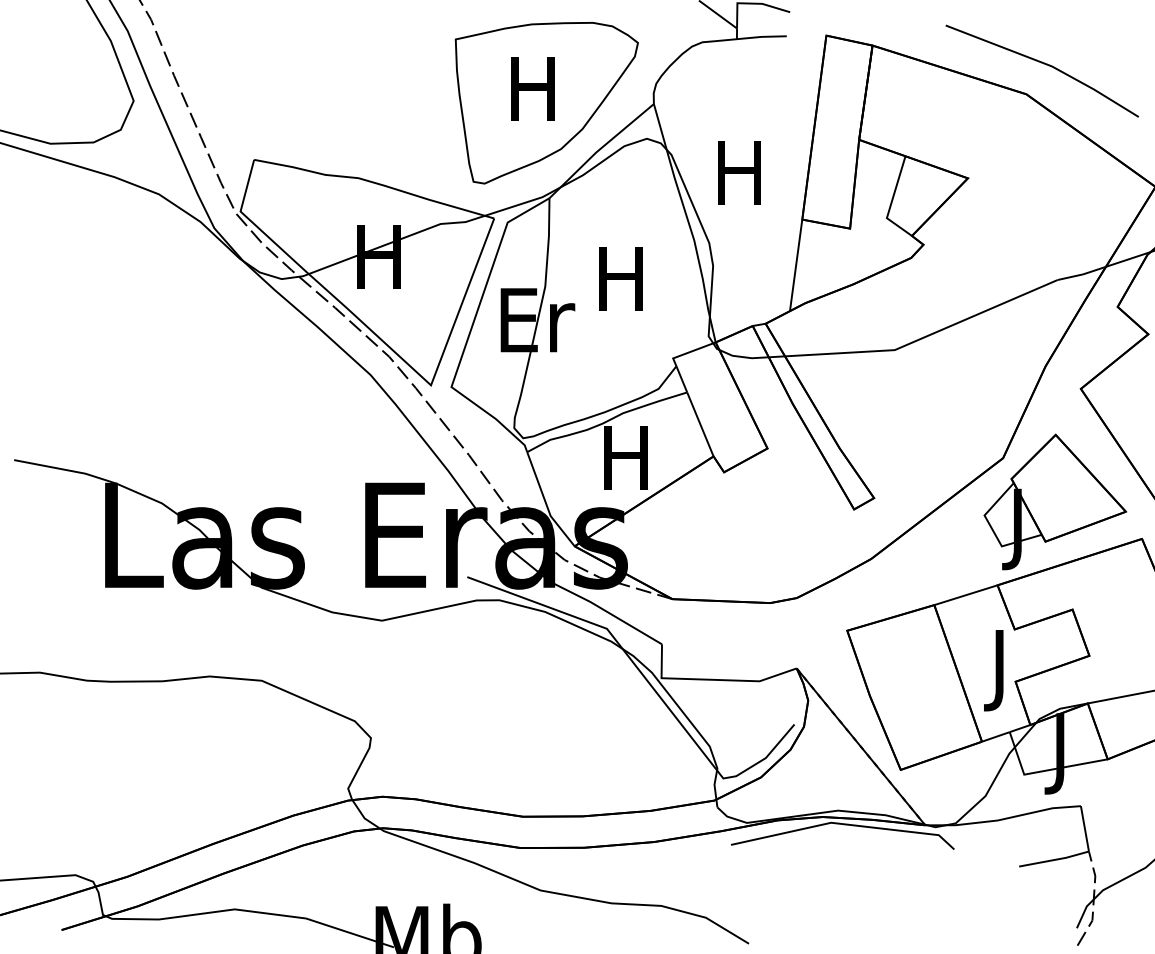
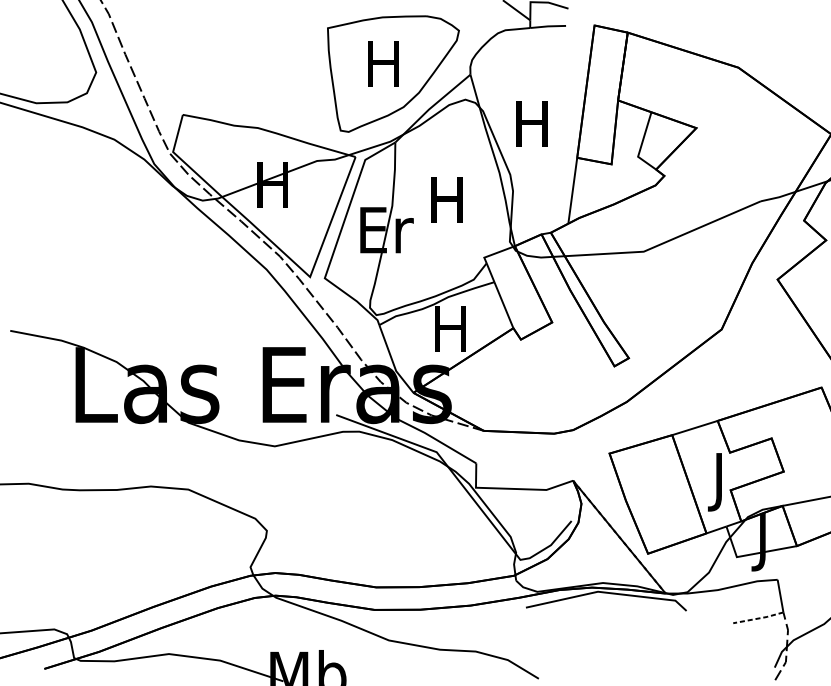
line: (1043, 64) -> (750, 46), removed
part: (1055, 501) -> (759, 360), removed
line: (1054, 860) -> (758, 618), solid -> dashed

